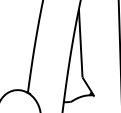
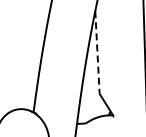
line: (80, 43) -> (97, 52), solid -> dashed

